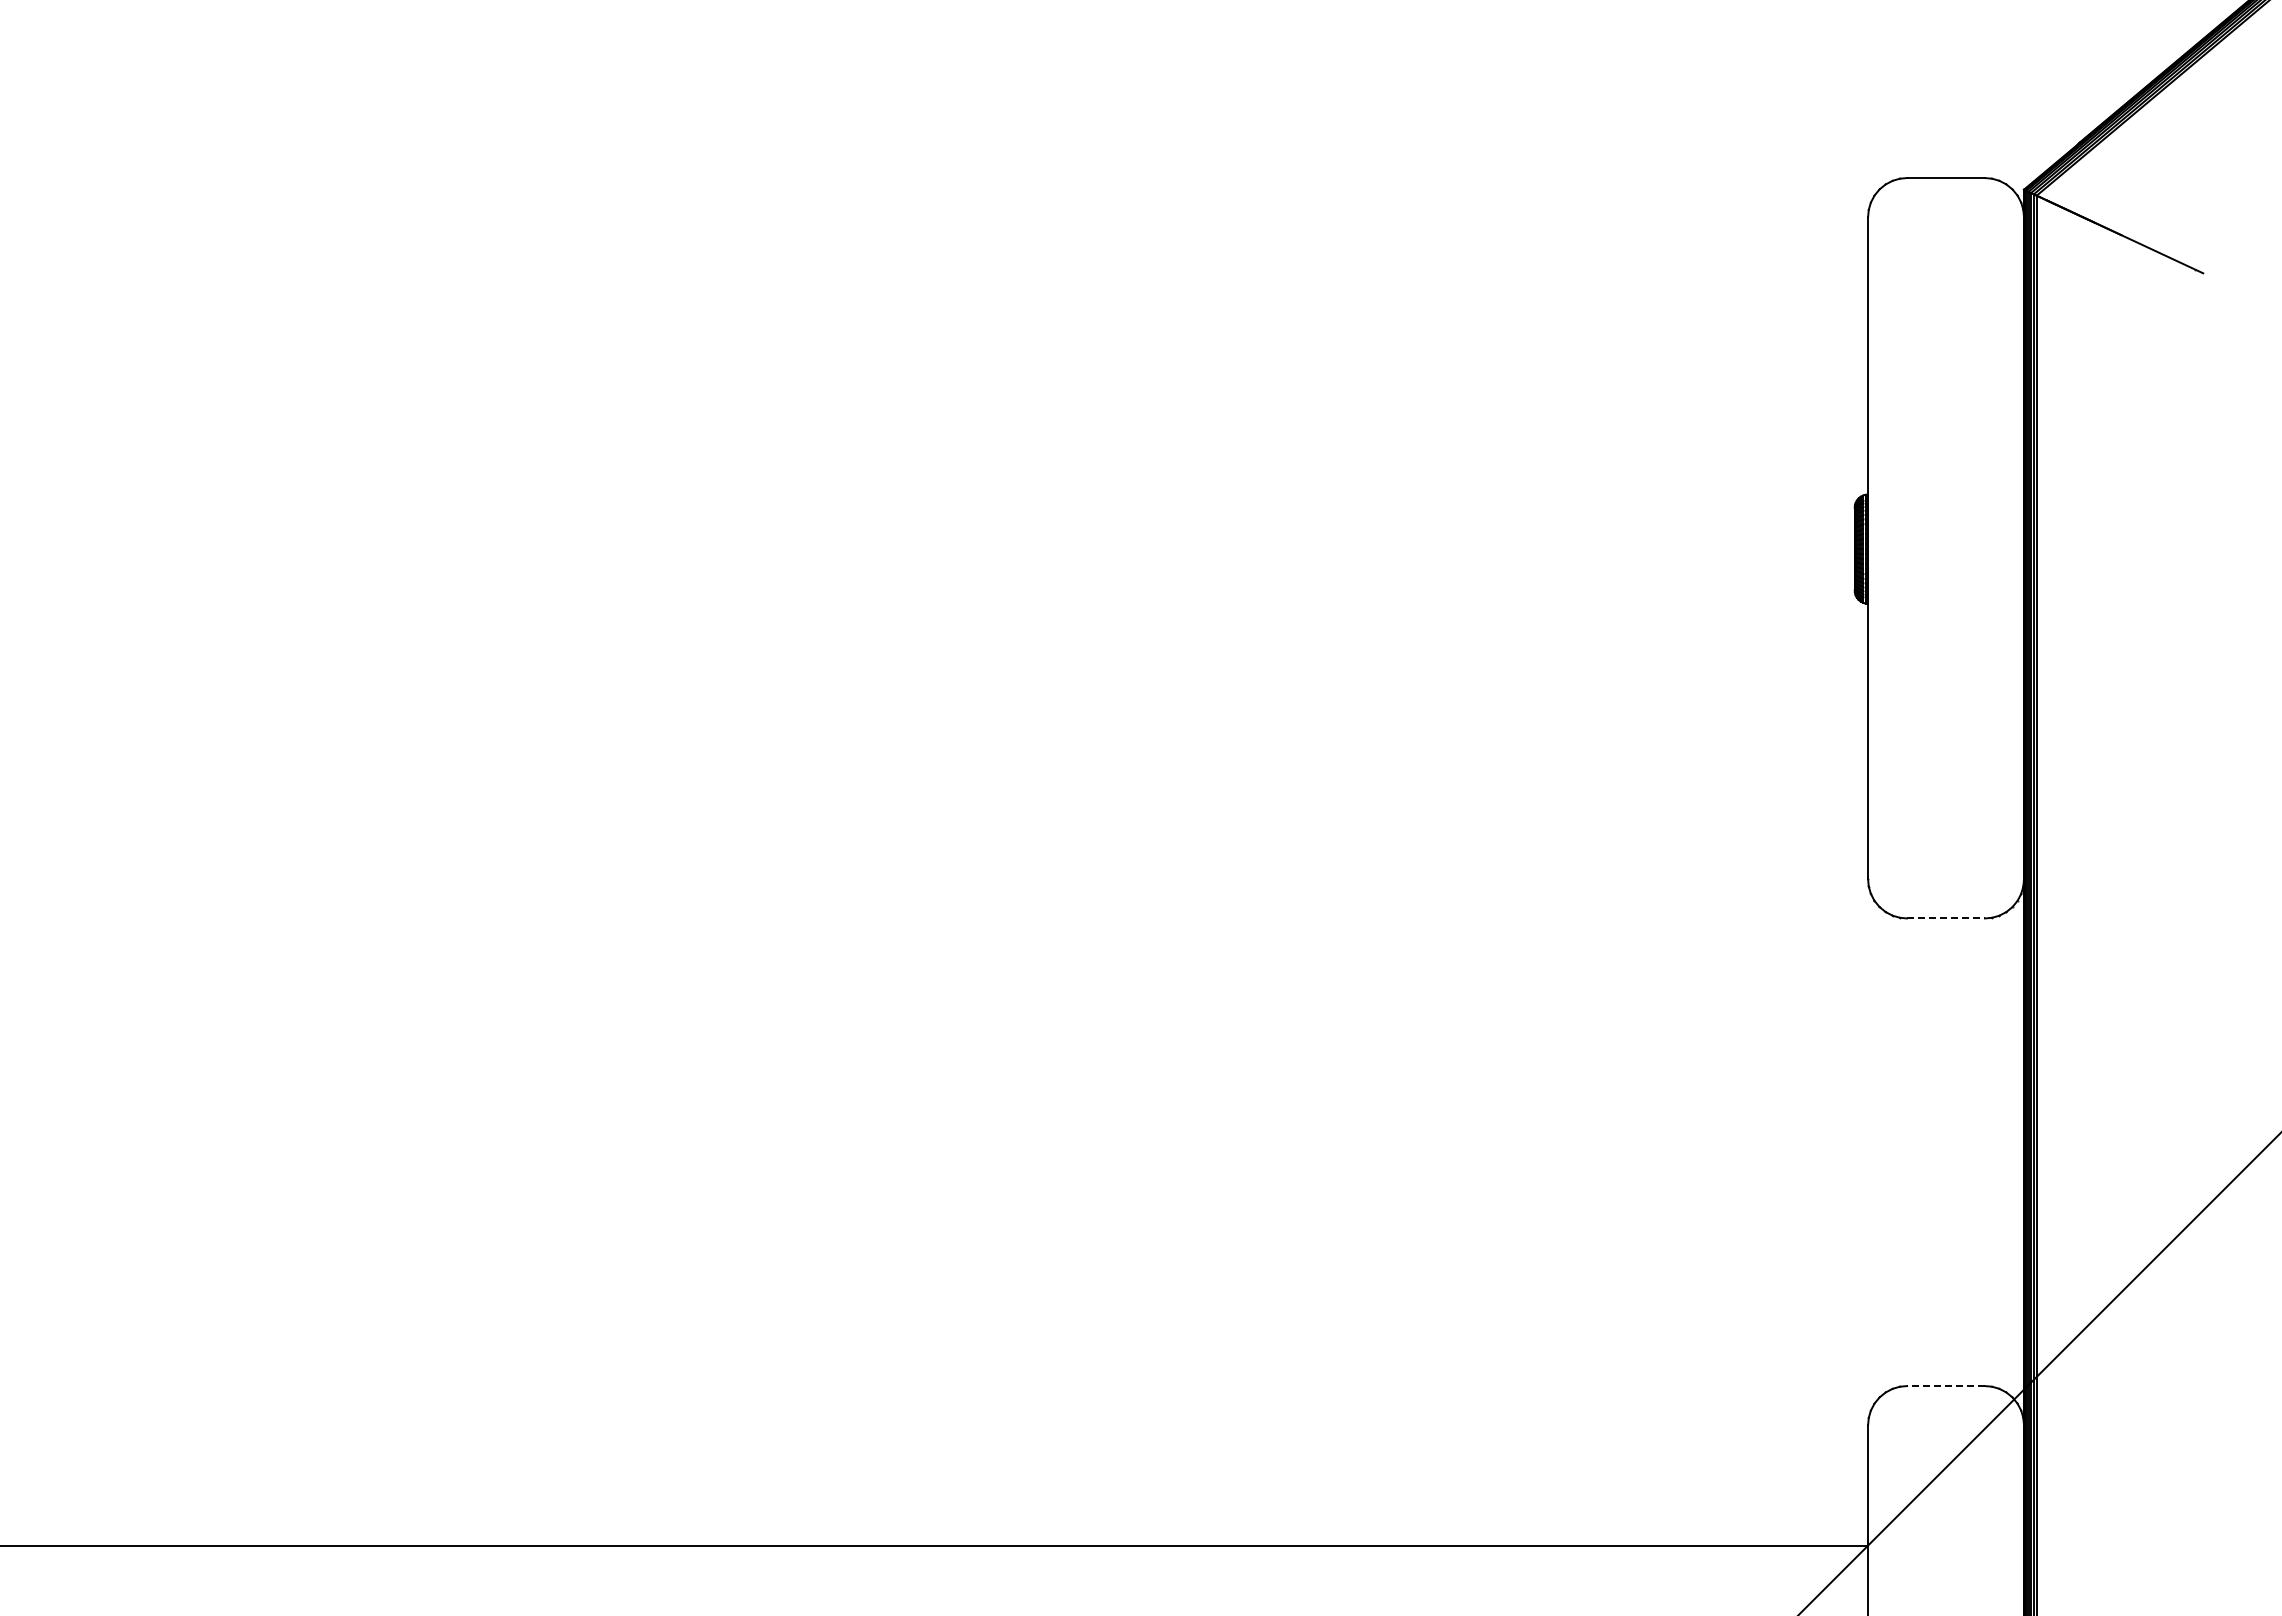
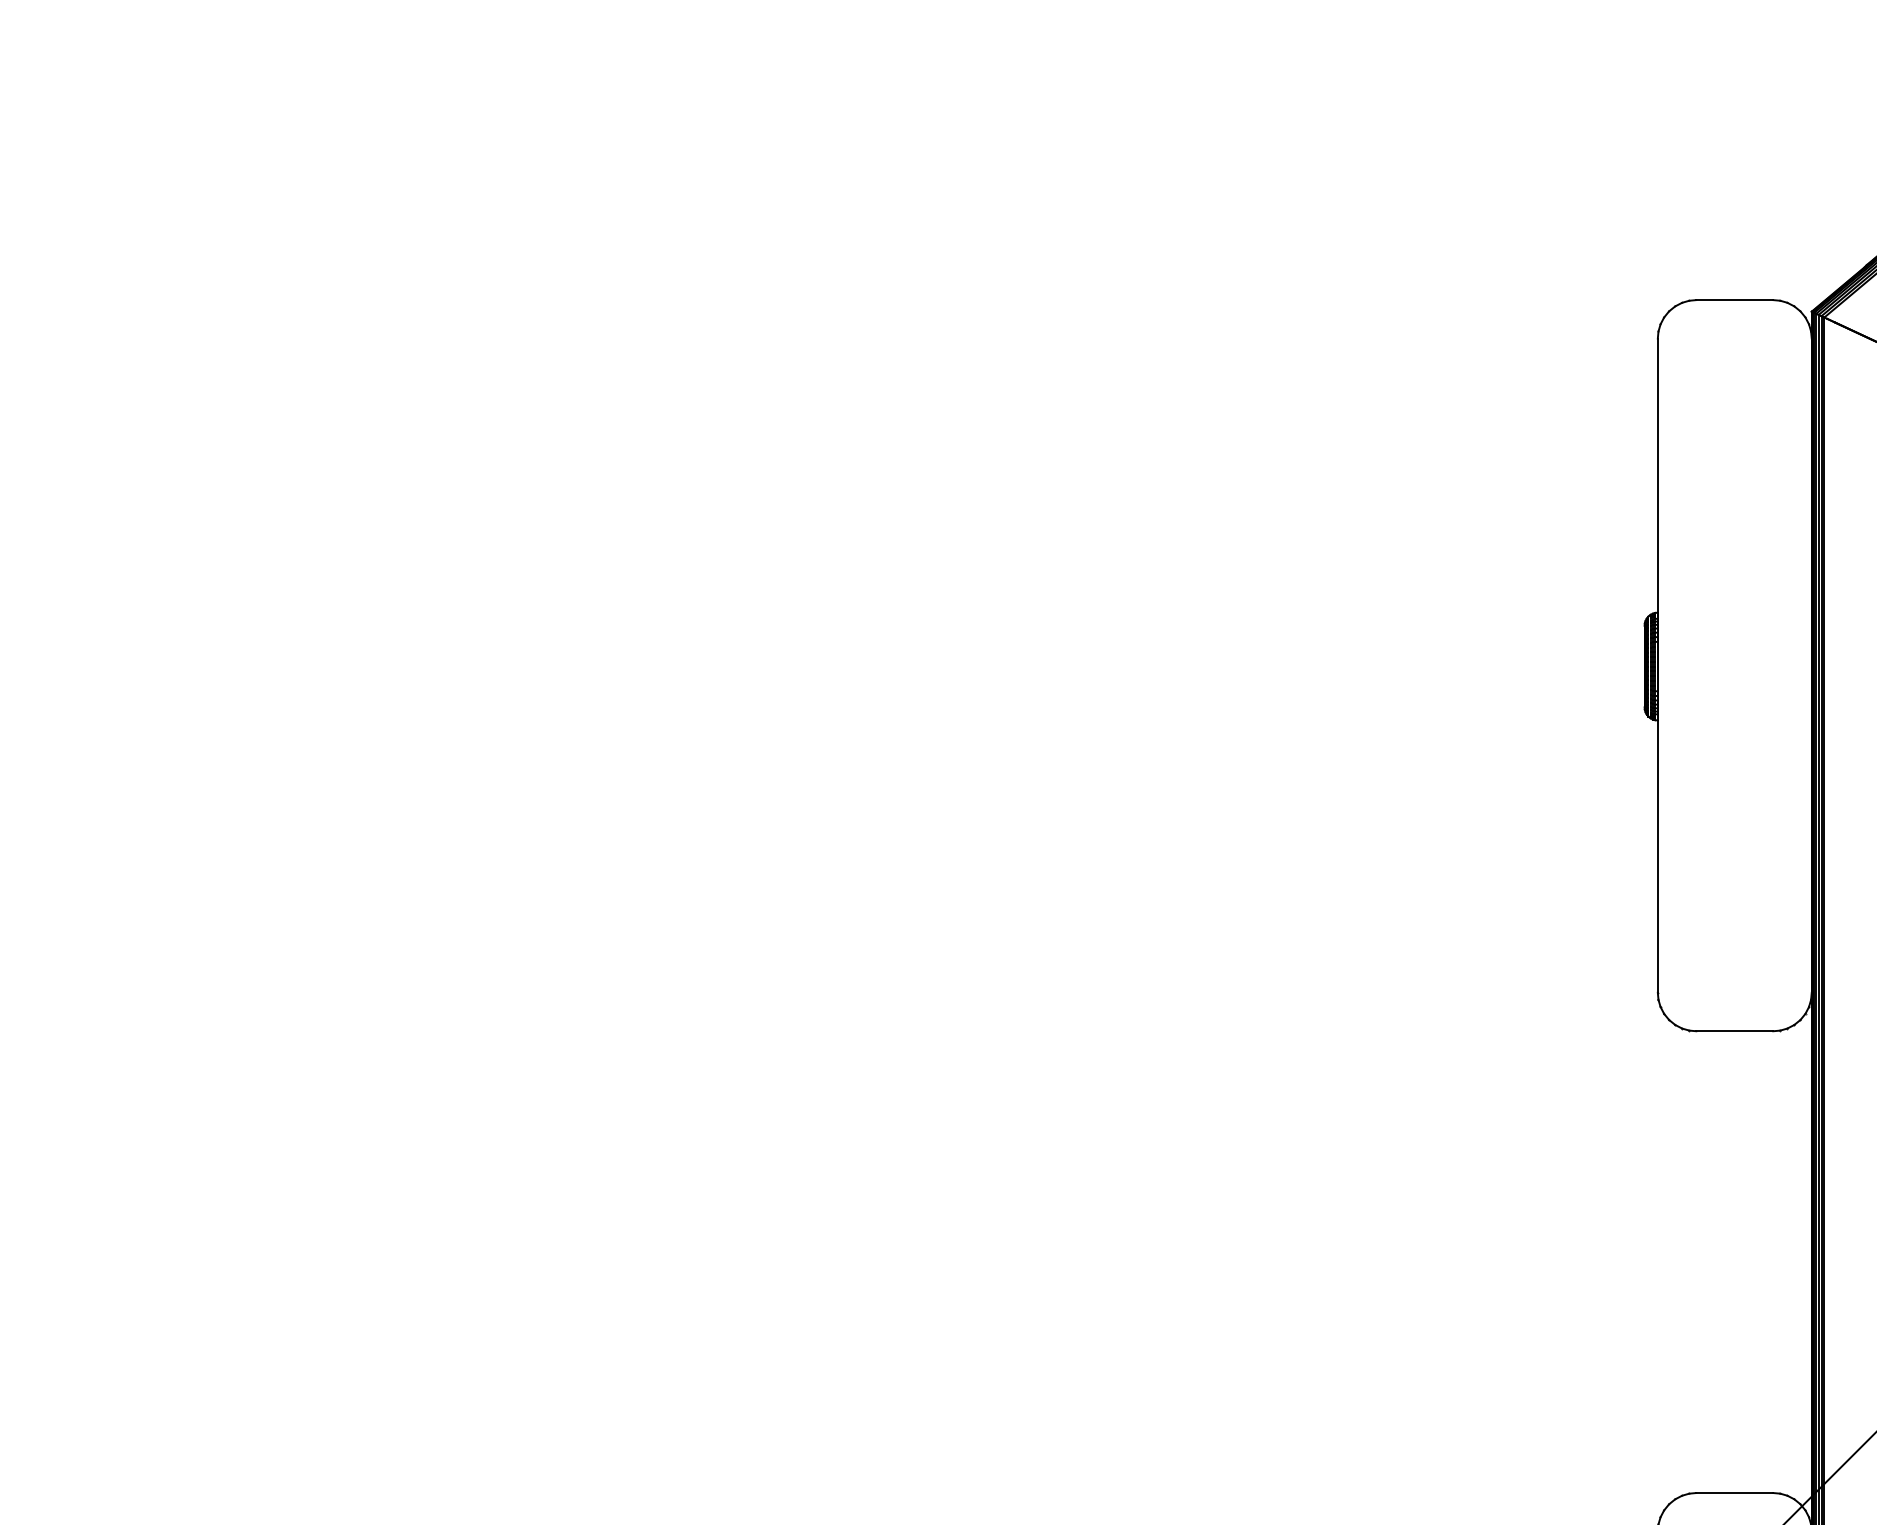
line: (1946, 918) -> (1735, 1031), dashed -> solid
line: (1946, 1386) -> (1735, 1493), dashed -> solid

